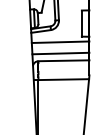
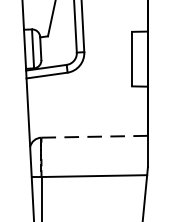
line: (60, 42) -> (87, 98), removed
line: (60, 53) -> (87, 121), removed
line: (63, 60) -> (93, 136), solid -> dashed

